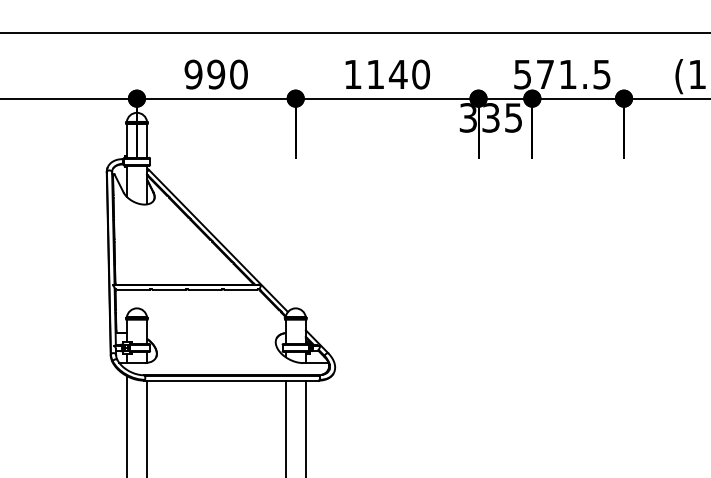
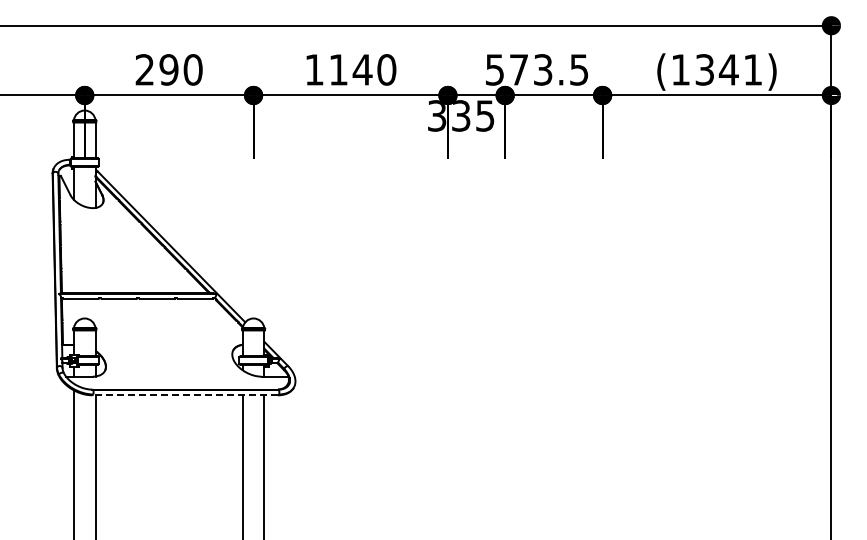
text: (193, 74) -> (144, 69), 990 -> 290
text: (568, 74) -> (543, 69), 571.5 -> 573.5
line: (231, 380) -> (185, 395), solid -> dashed

